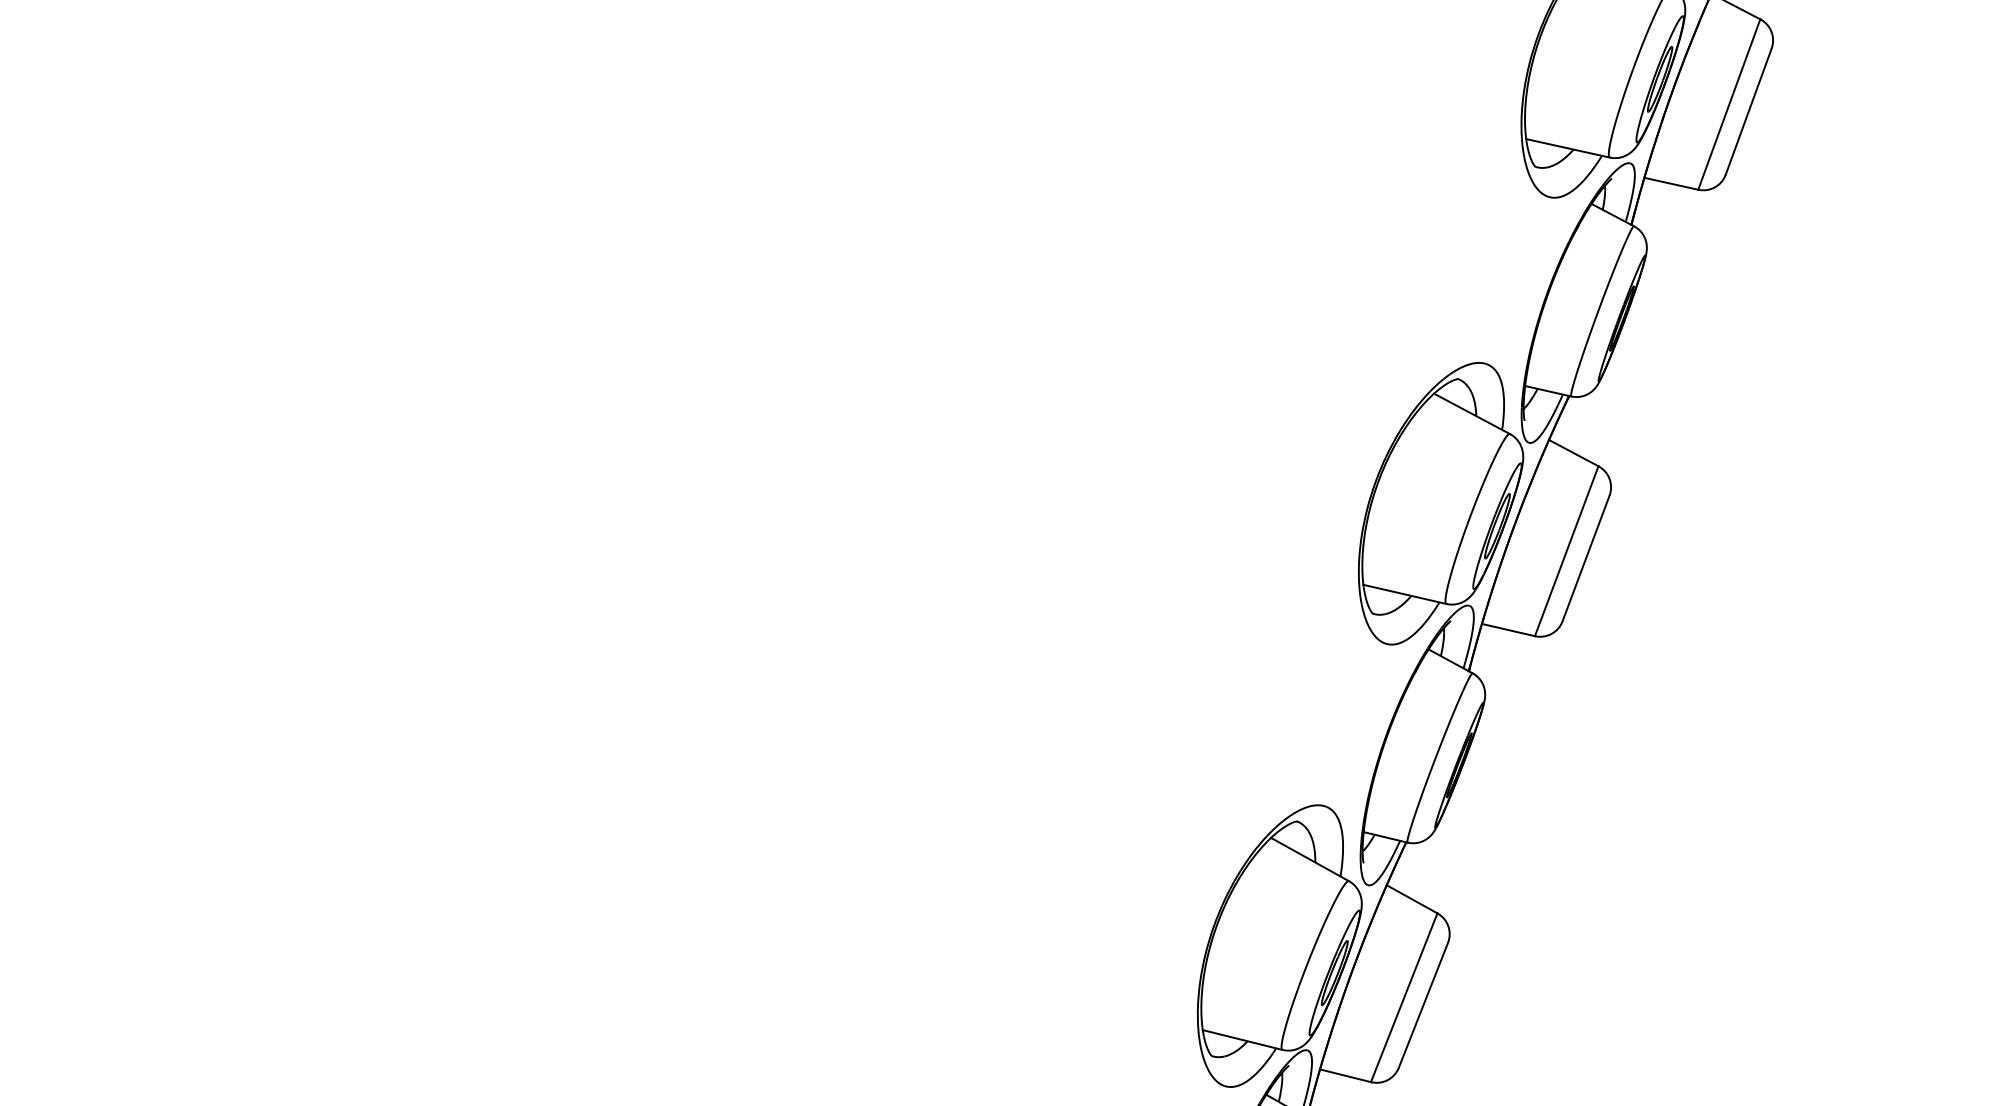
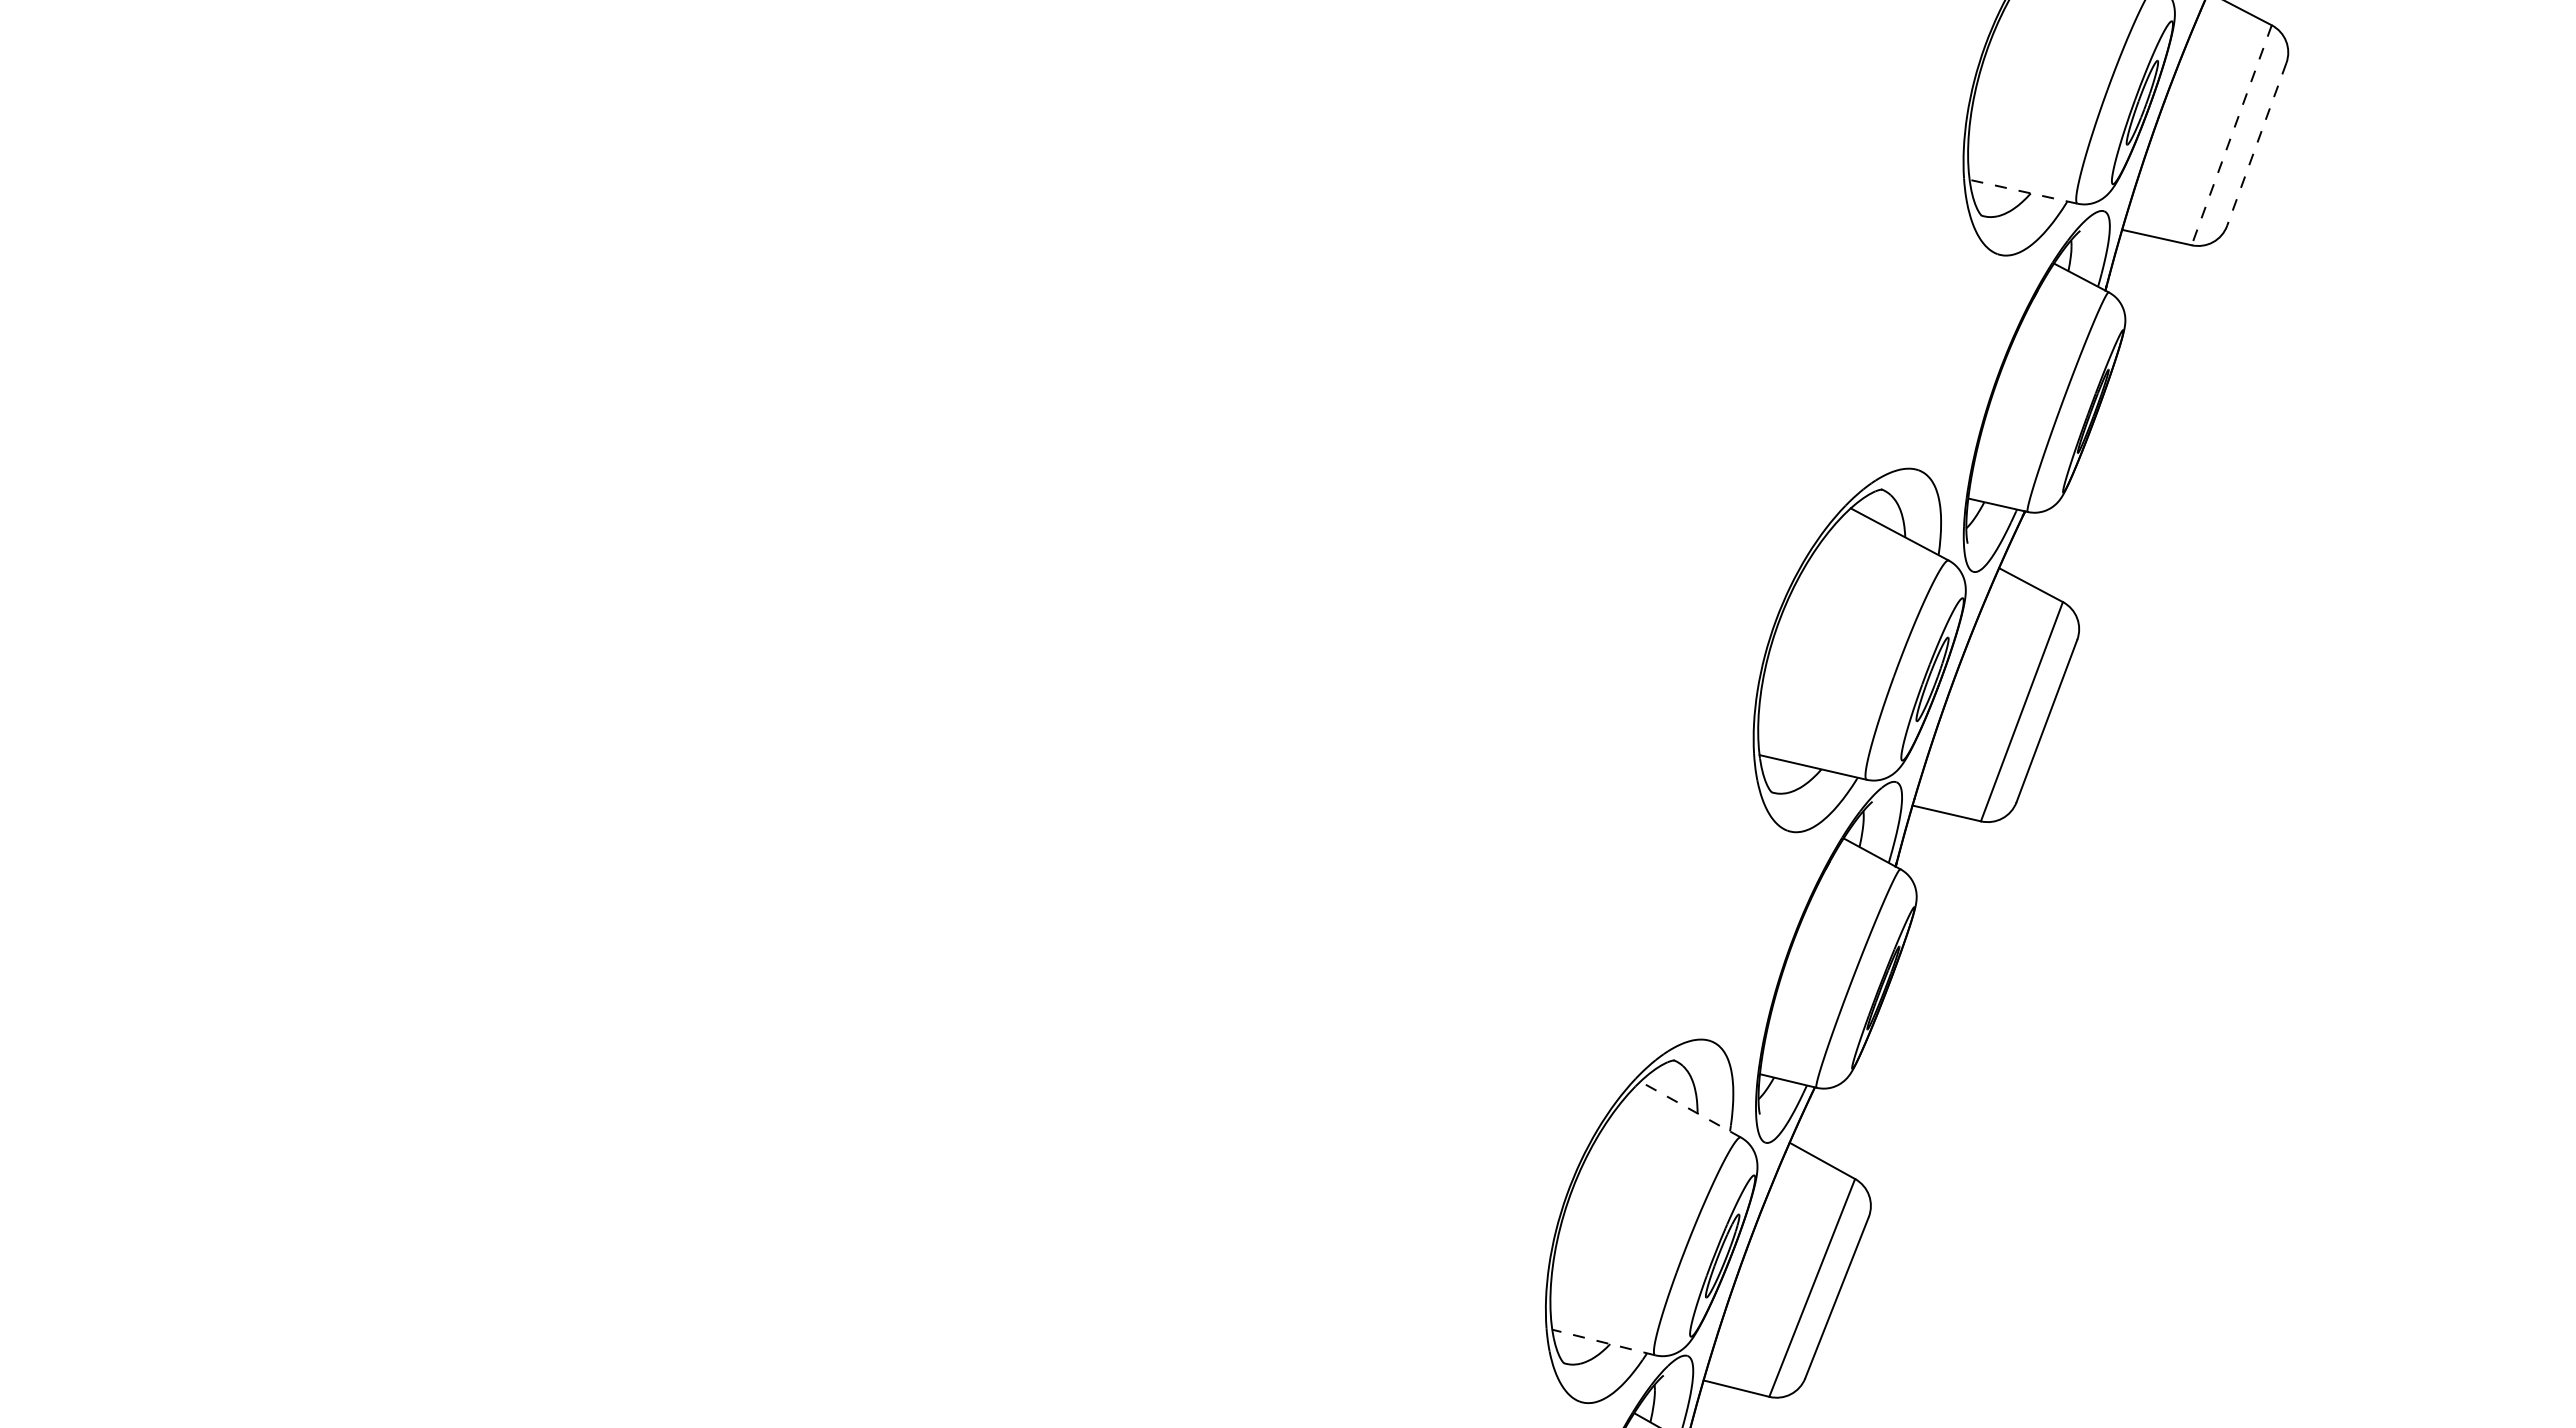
line: (1729, 104) -> (2231, 135), solid -> dashed
line: (1748, 111) -> (2256, 144), solid -> dashed
line: (1567, 148) -> (2023, 191), solid -> dashed
line: (1309, 859) -> (1690, 1109), solid -> dashed
line: (1242, 1040) -> (1603, 1342), solid -> dashed

